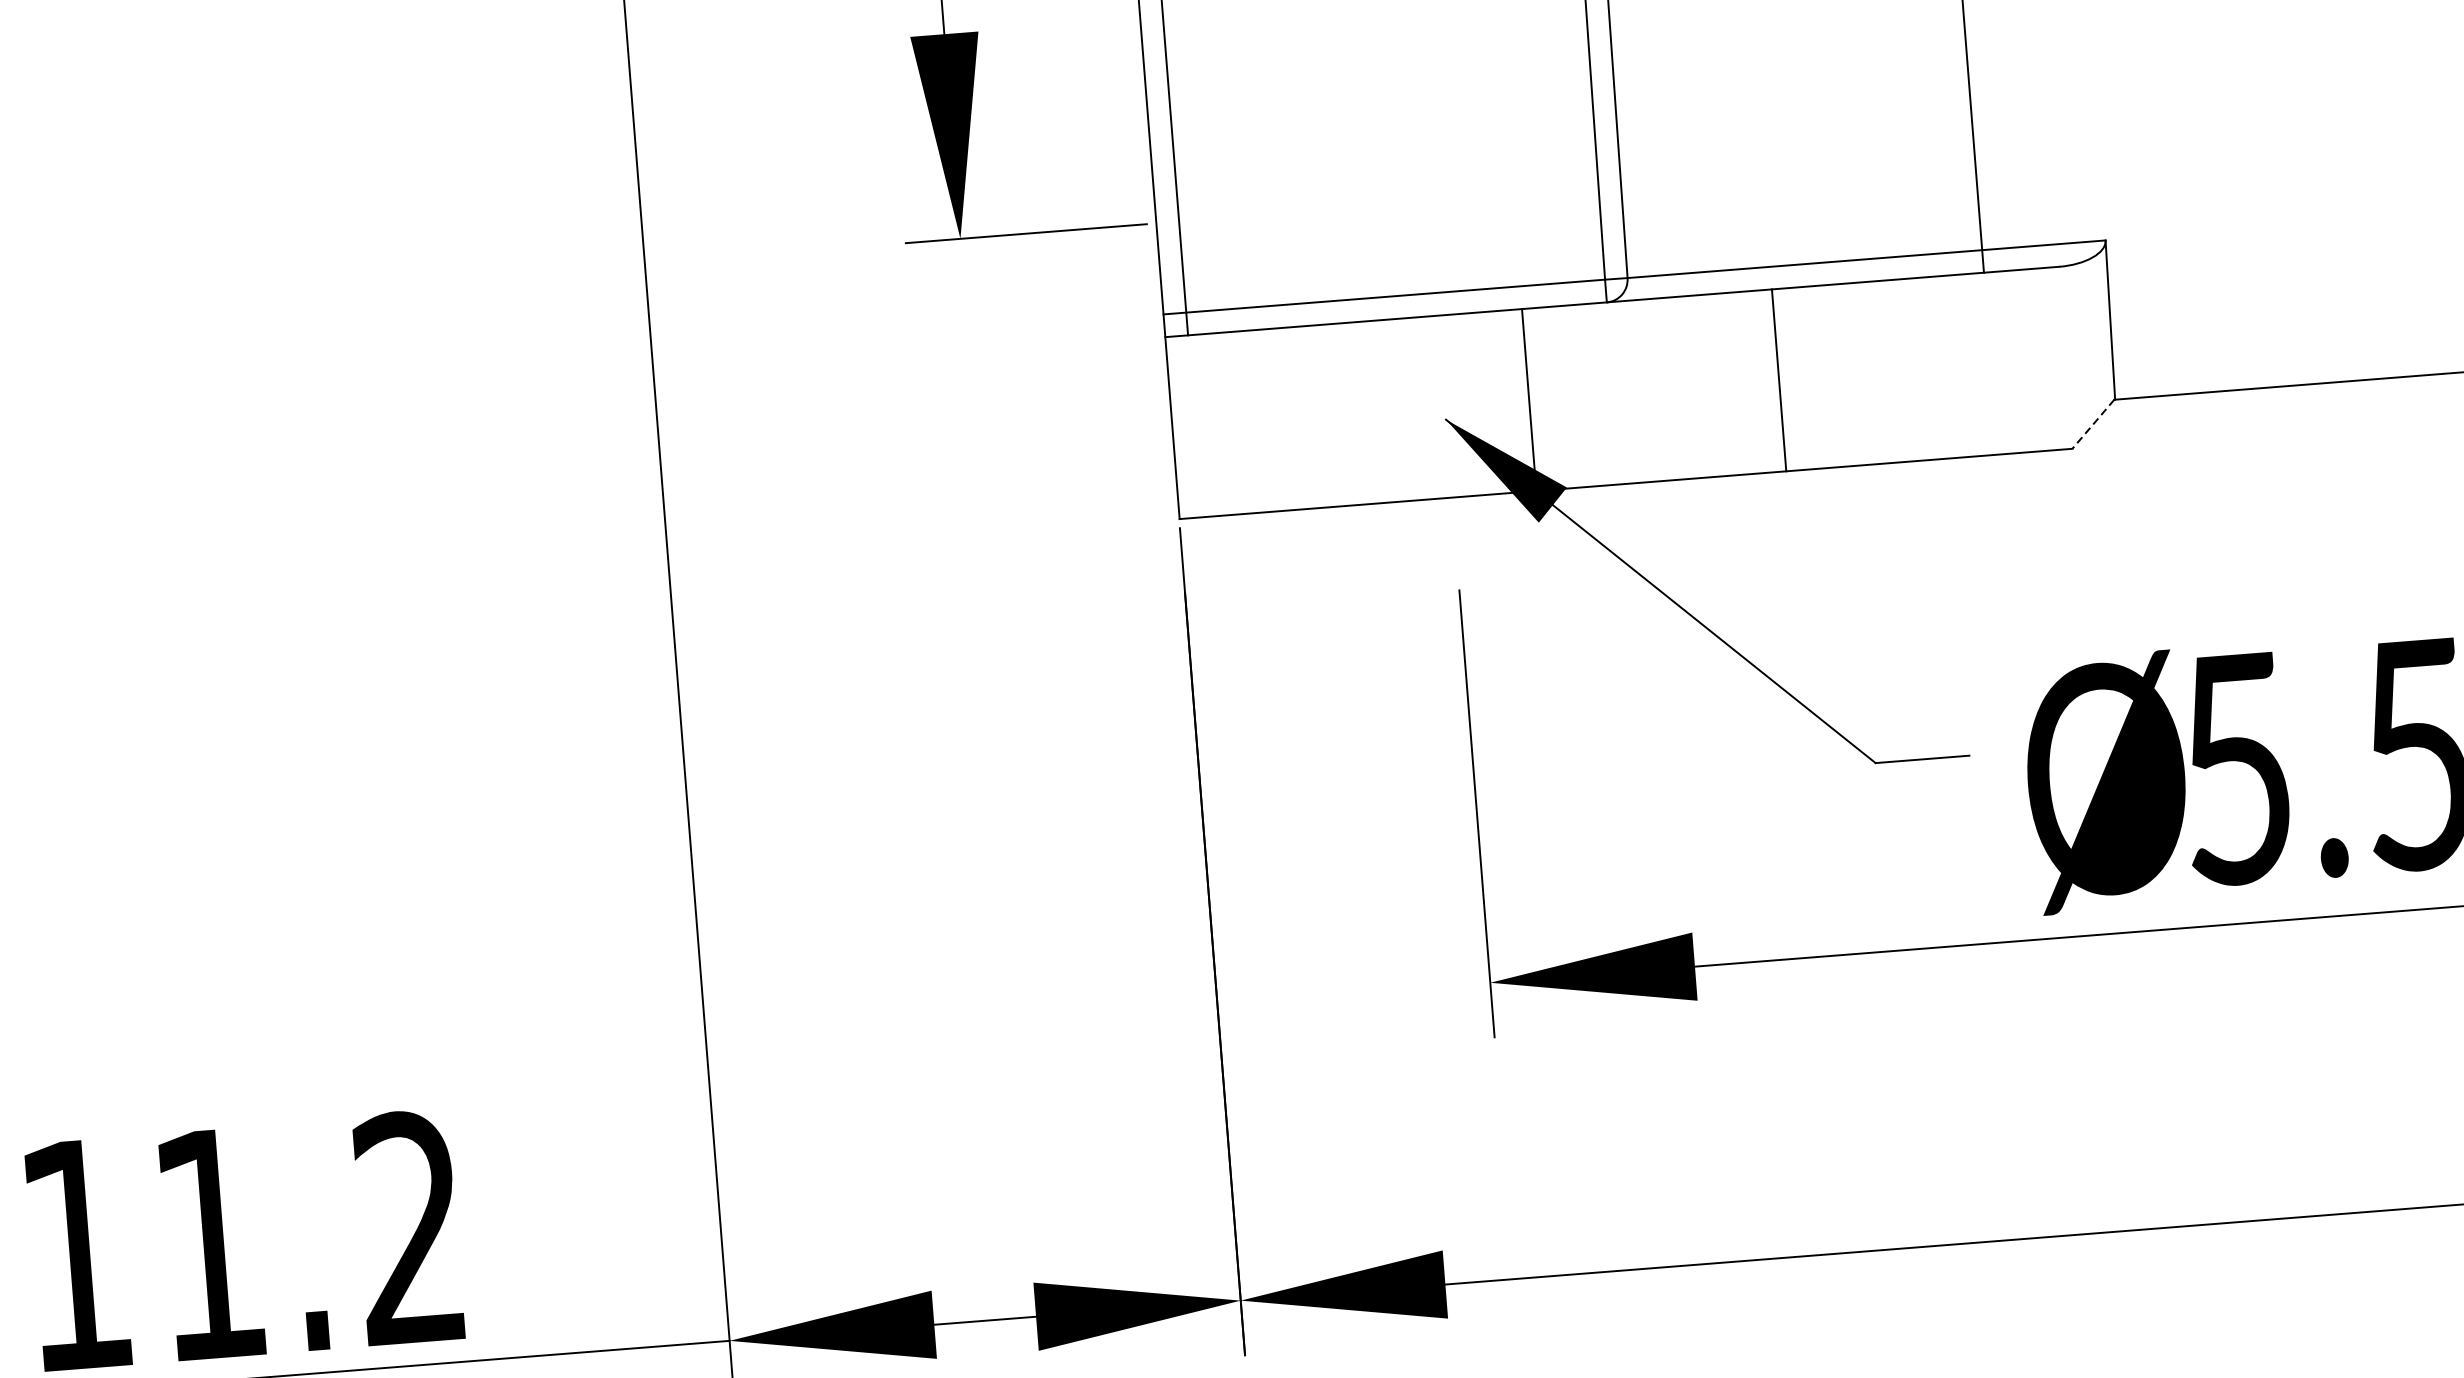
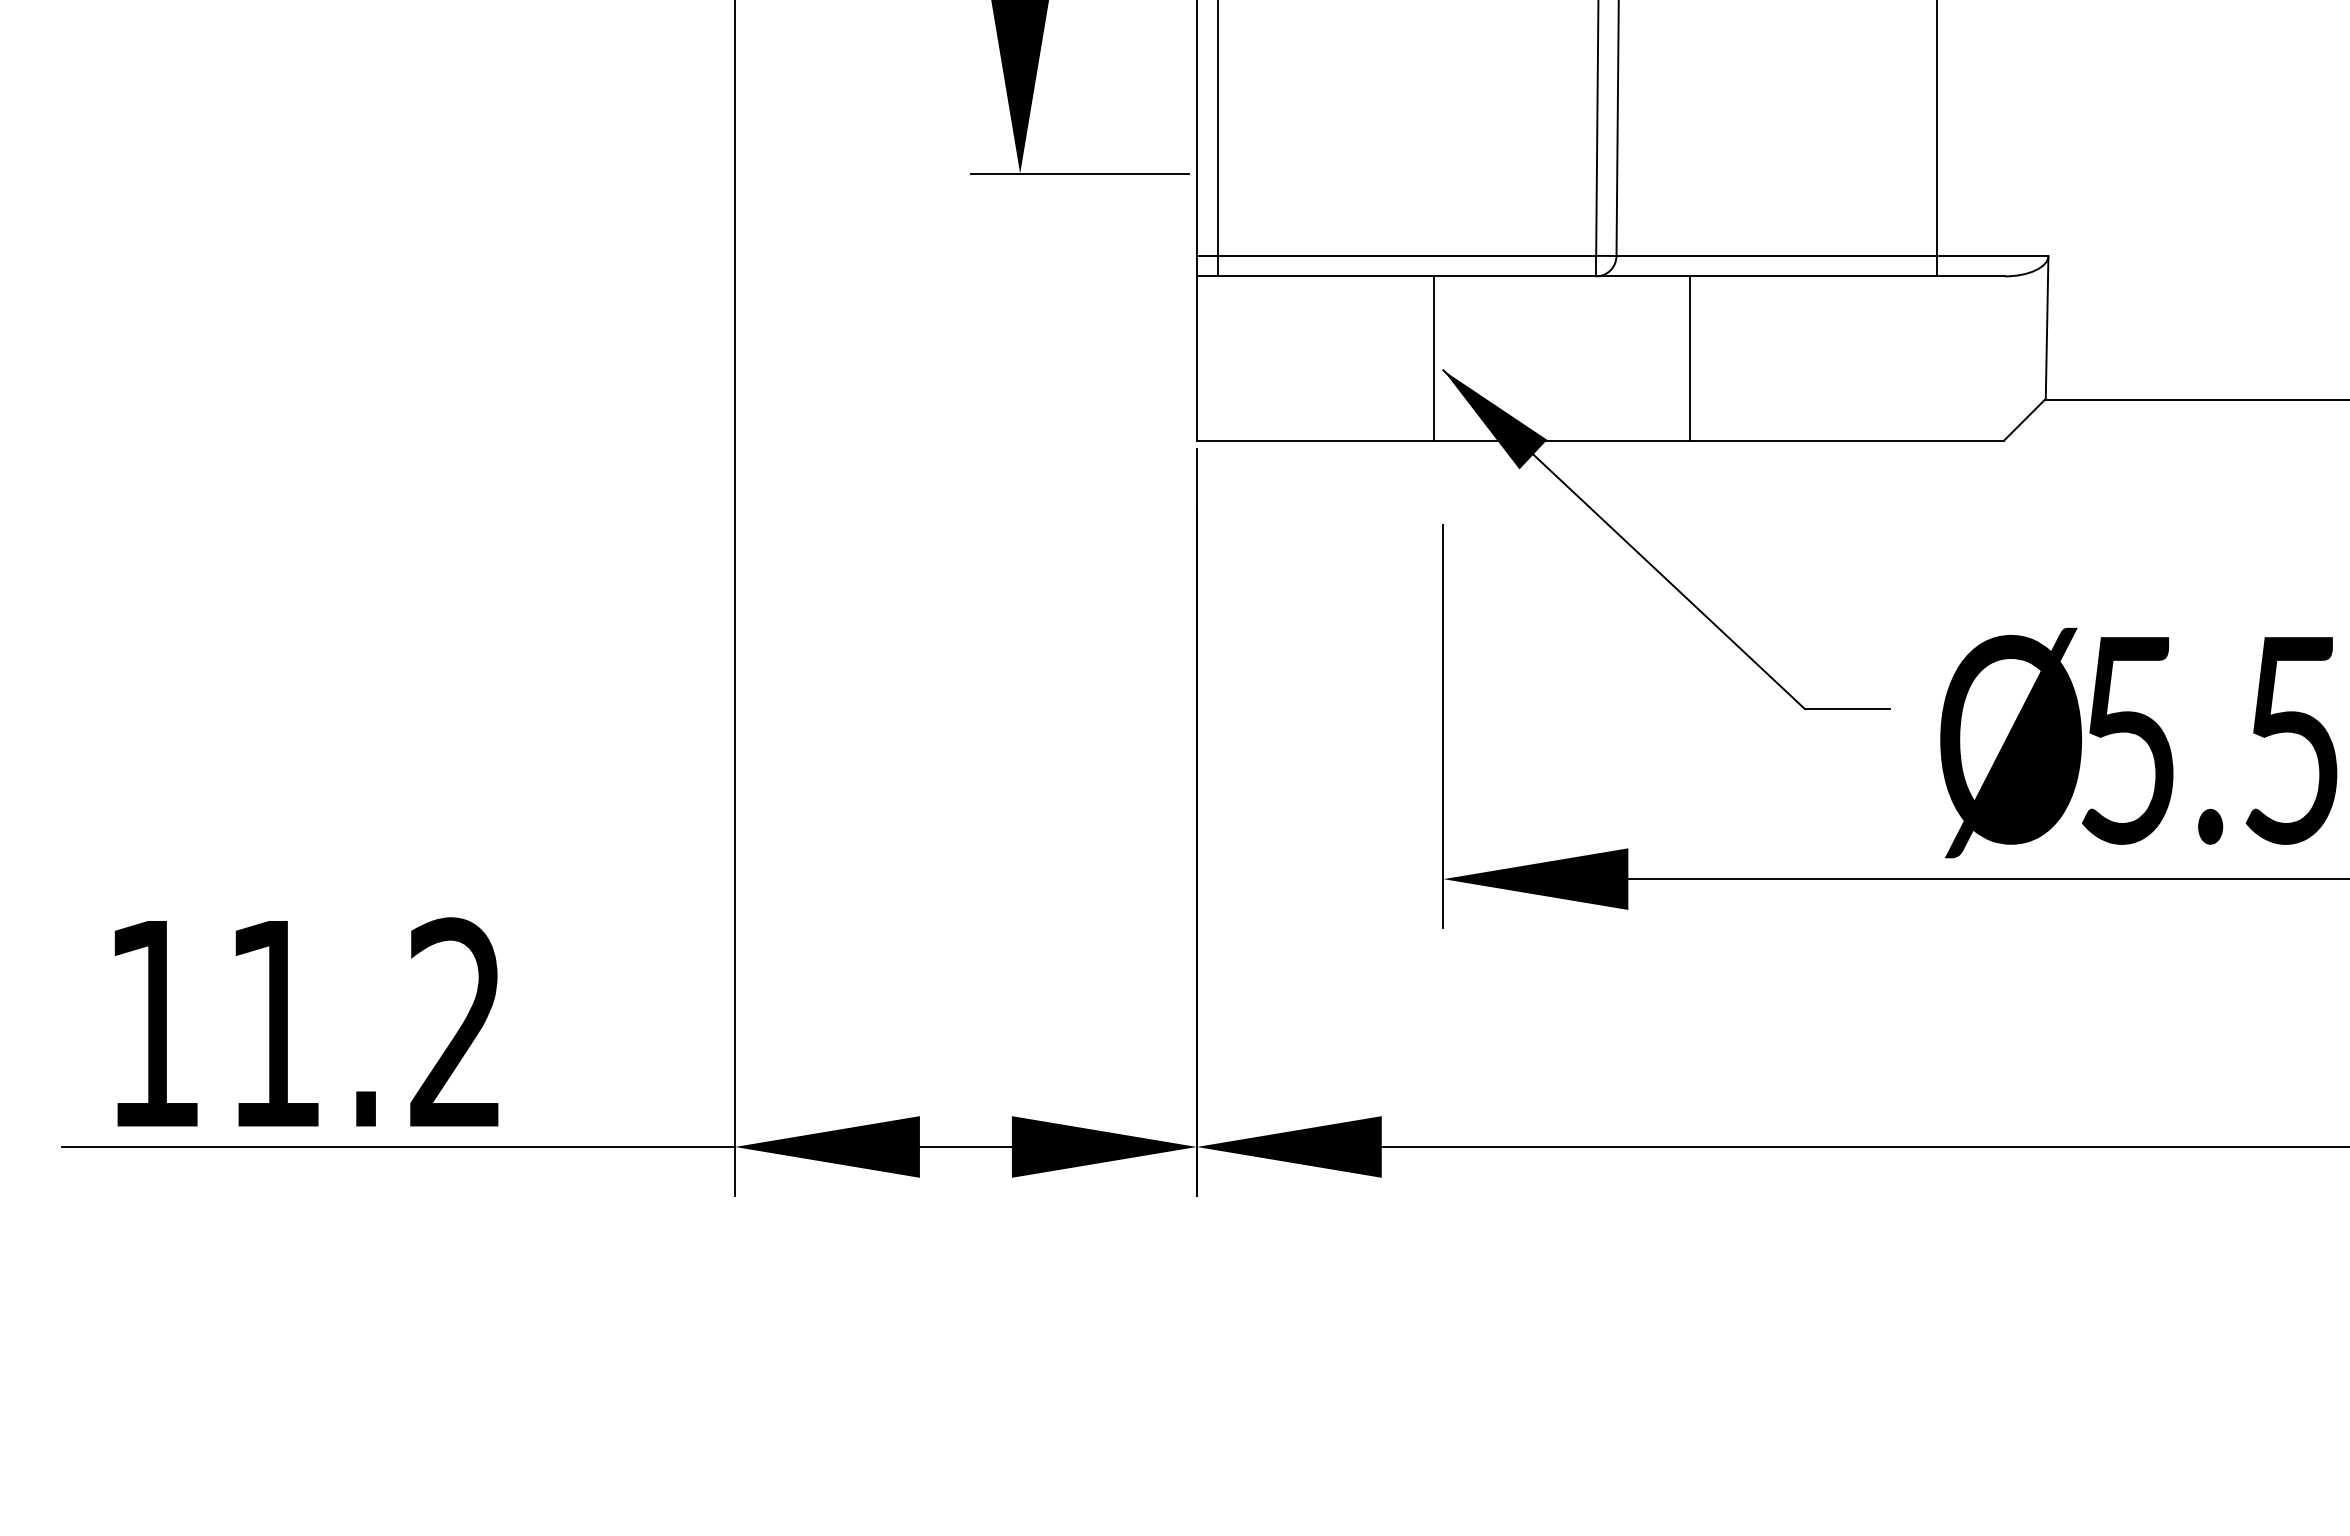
line: (1779, 380) -> (1690, 358), moved
line: (1529, 399) -> (1433, 358), moved
line: (2093, 424) -> (2024, 420), dashed -> solid

